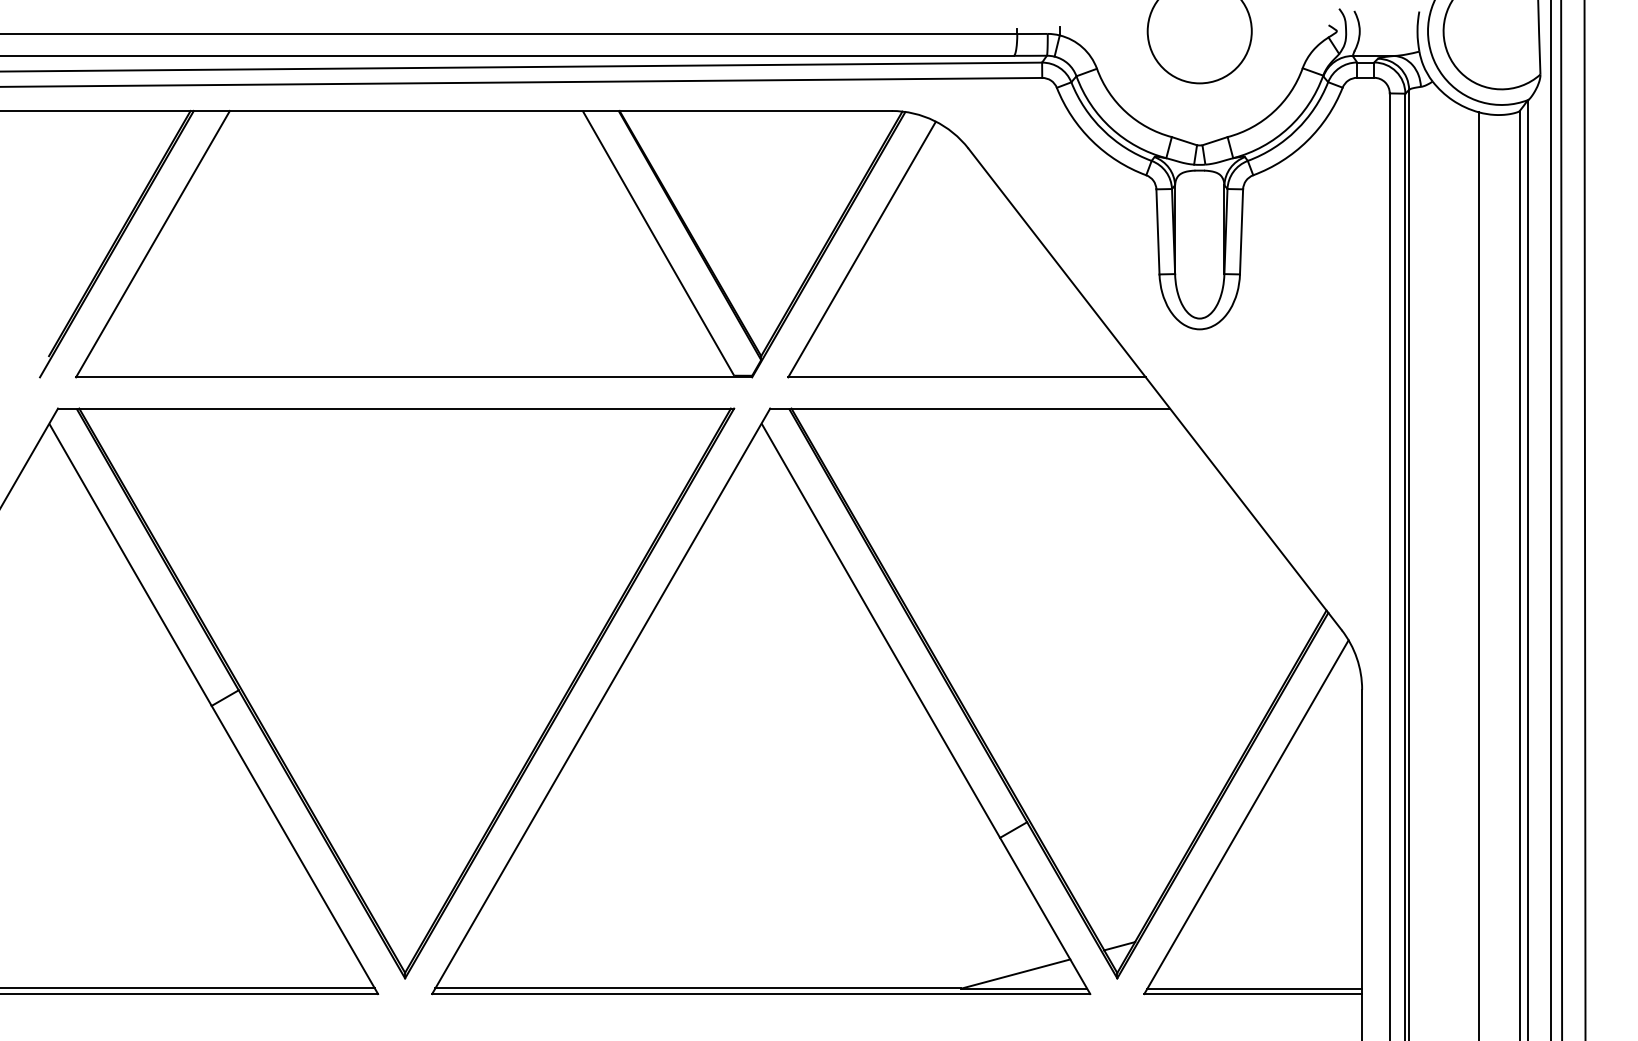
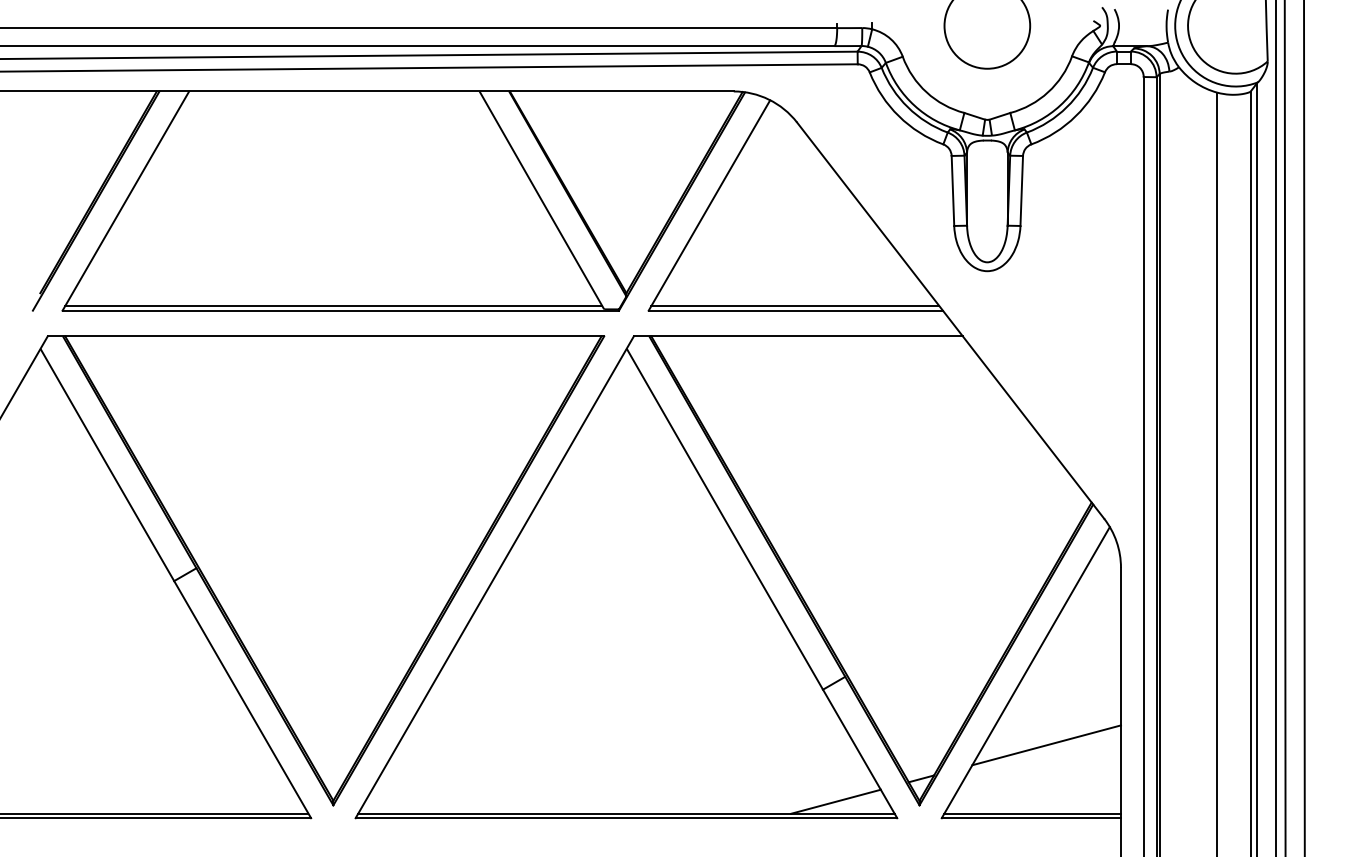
line: (405, 372) -> (333, 306), added
line: (966, 372) -> (795, 306), added
line: (1271, 905) -> (1046, 745), added

